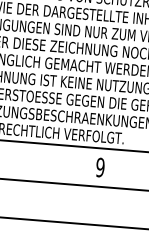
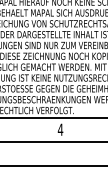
text: (100, 167) -> (60, 129), 9 -> 4

